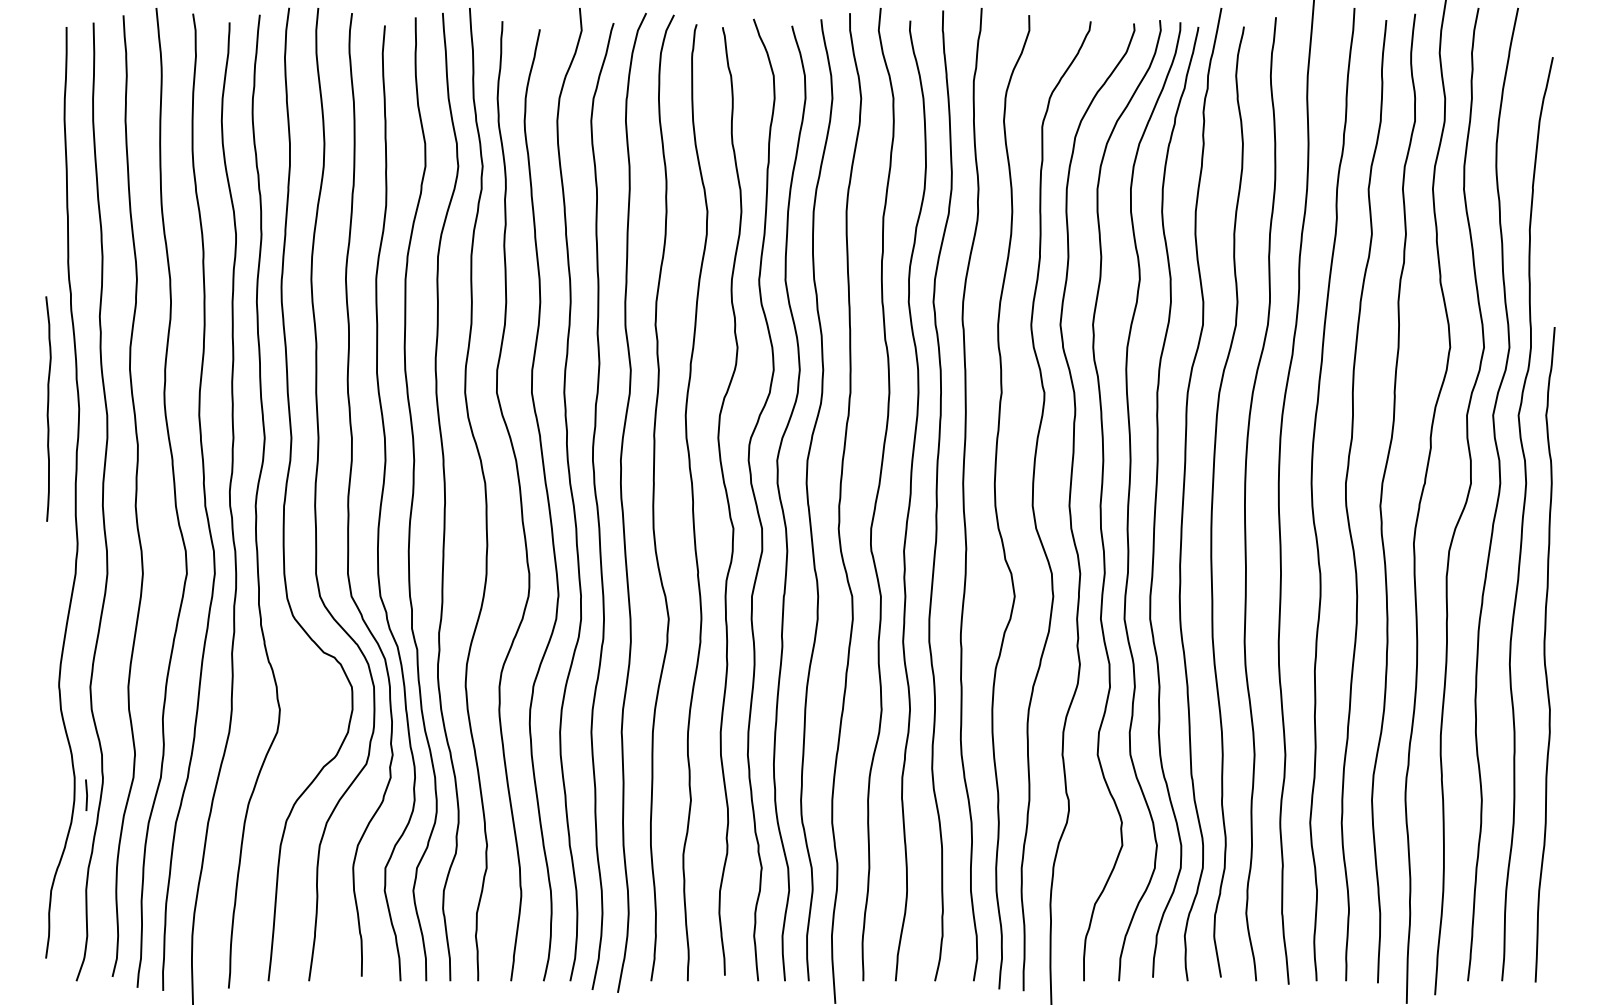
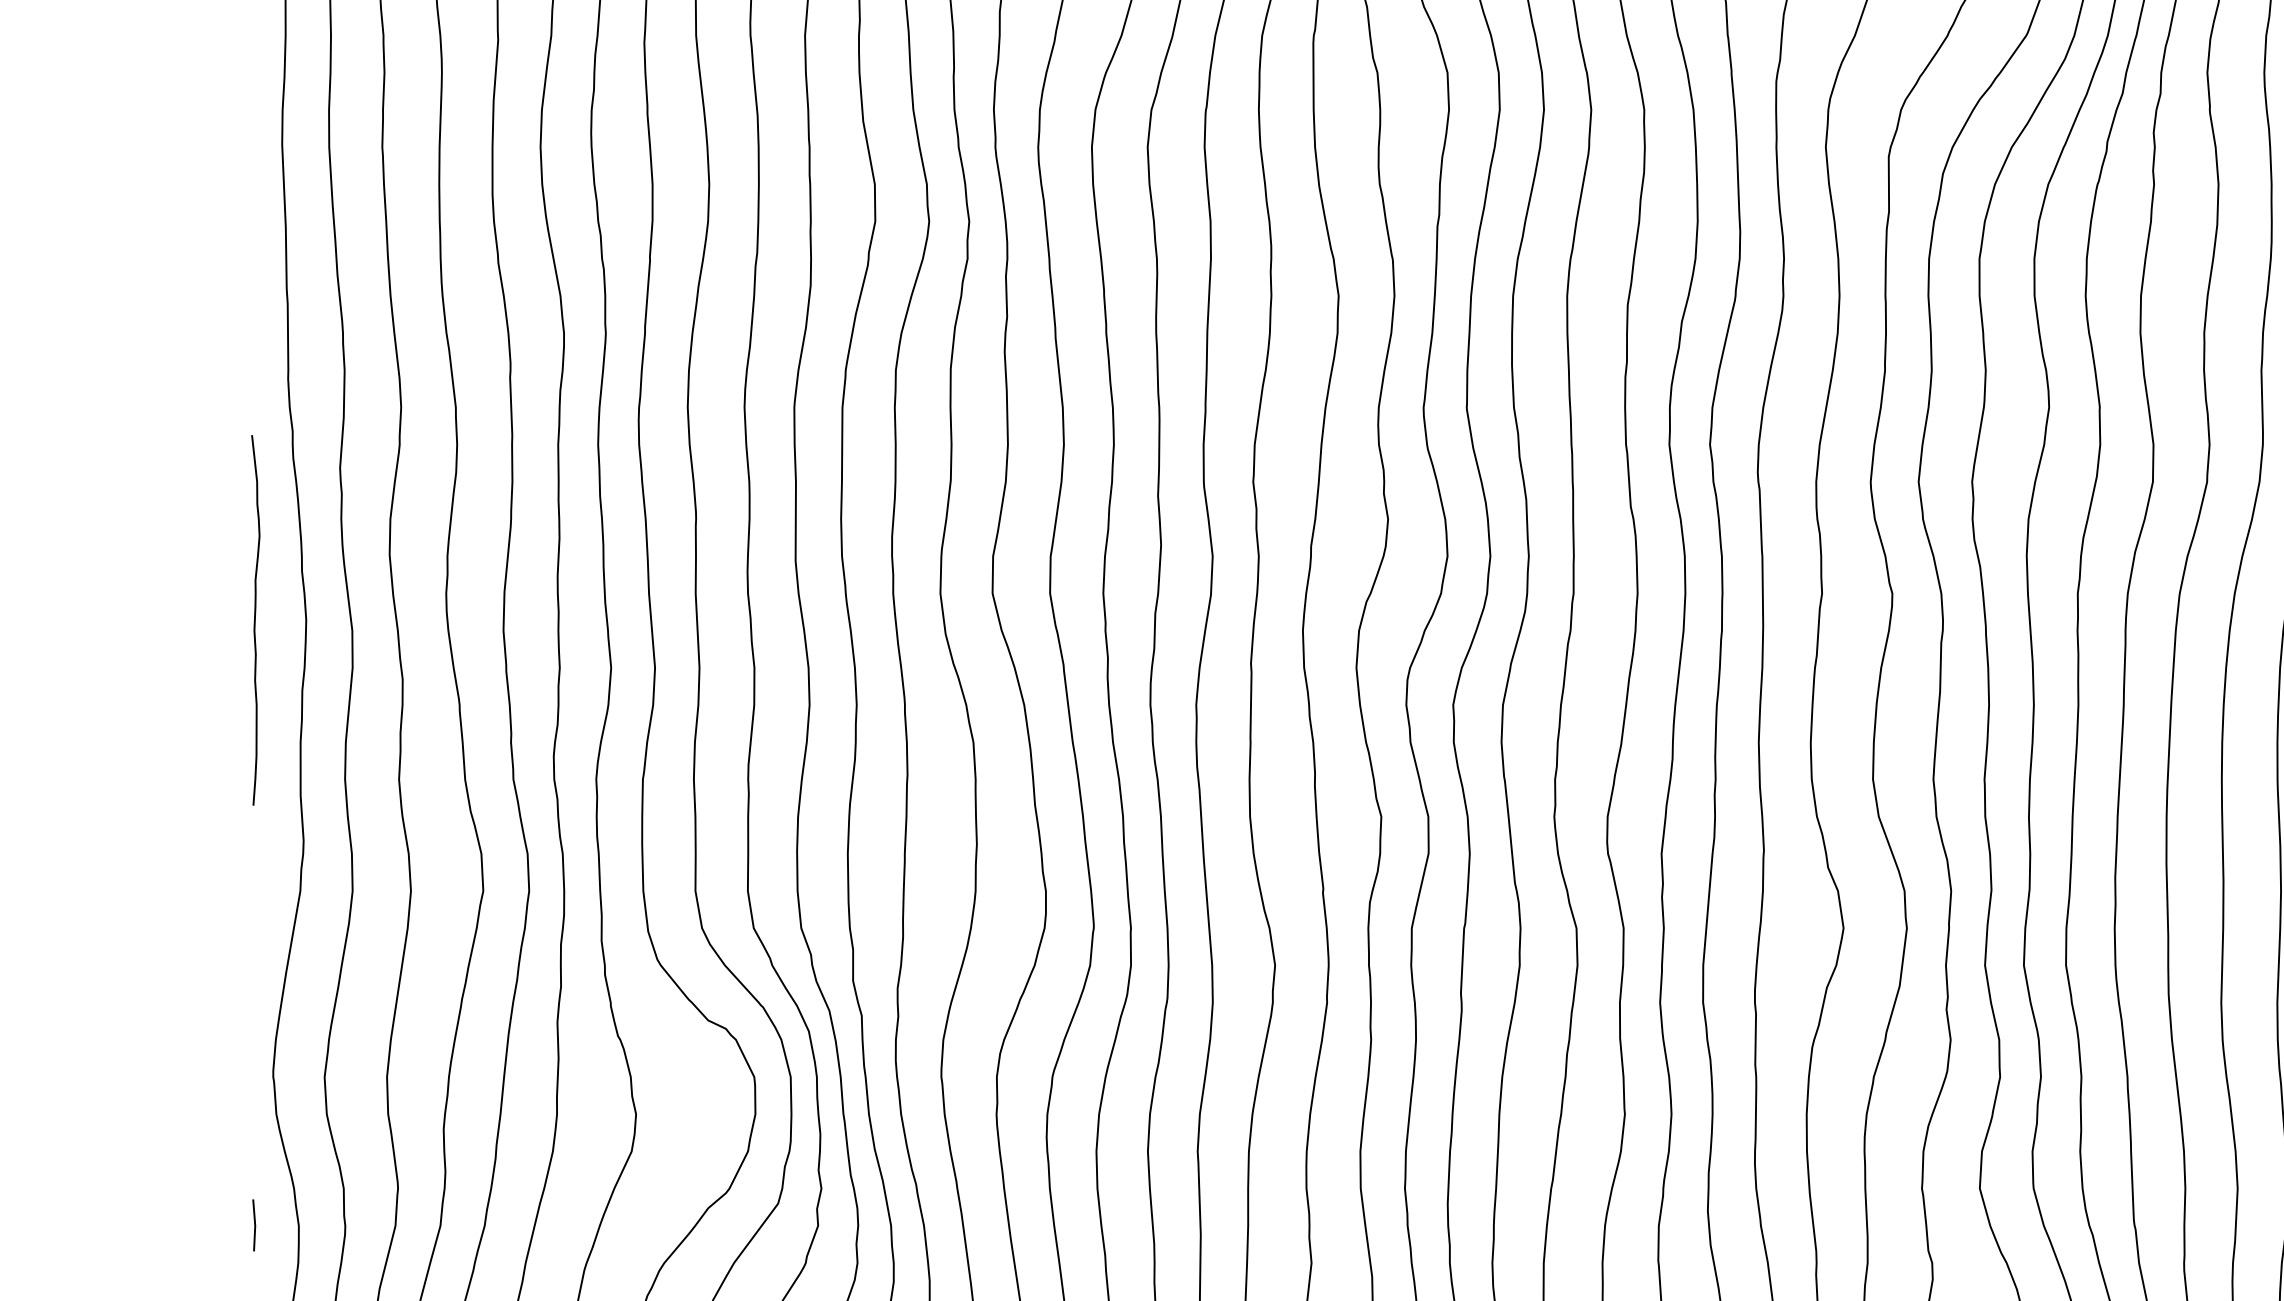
line: (86, 795) -> (254, 1225), moved

